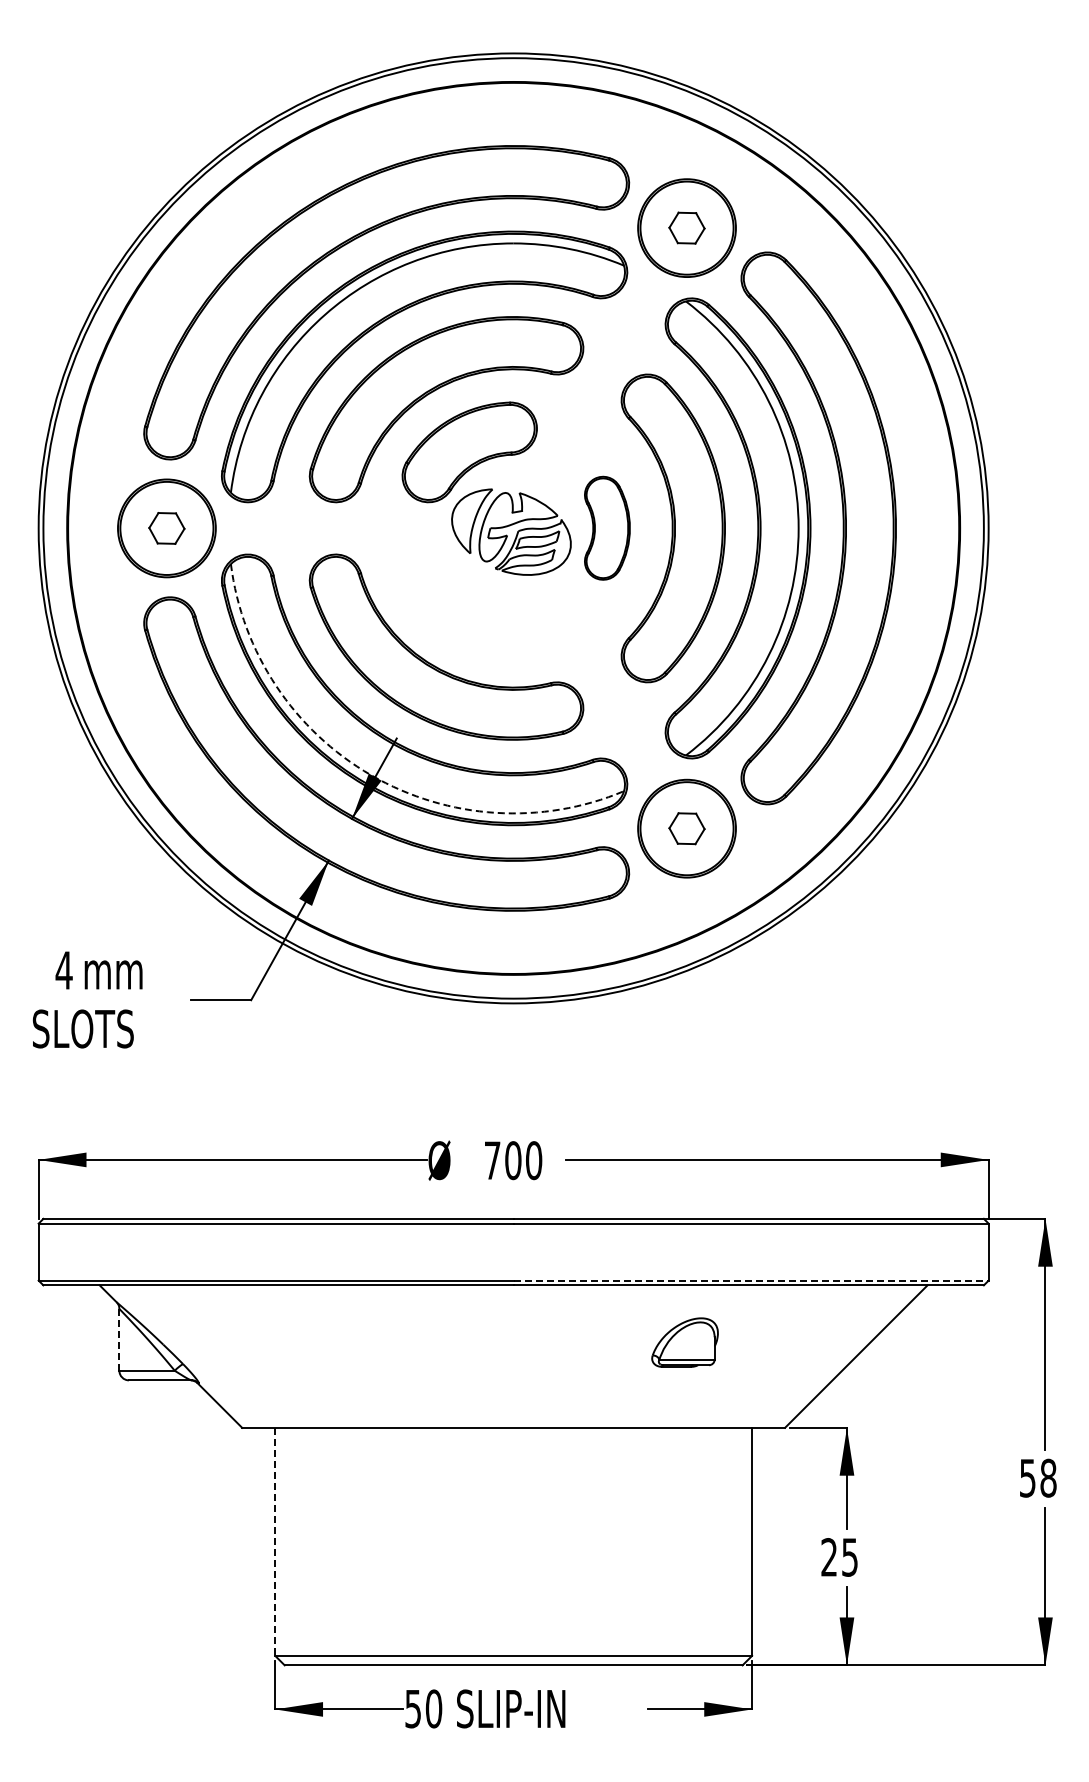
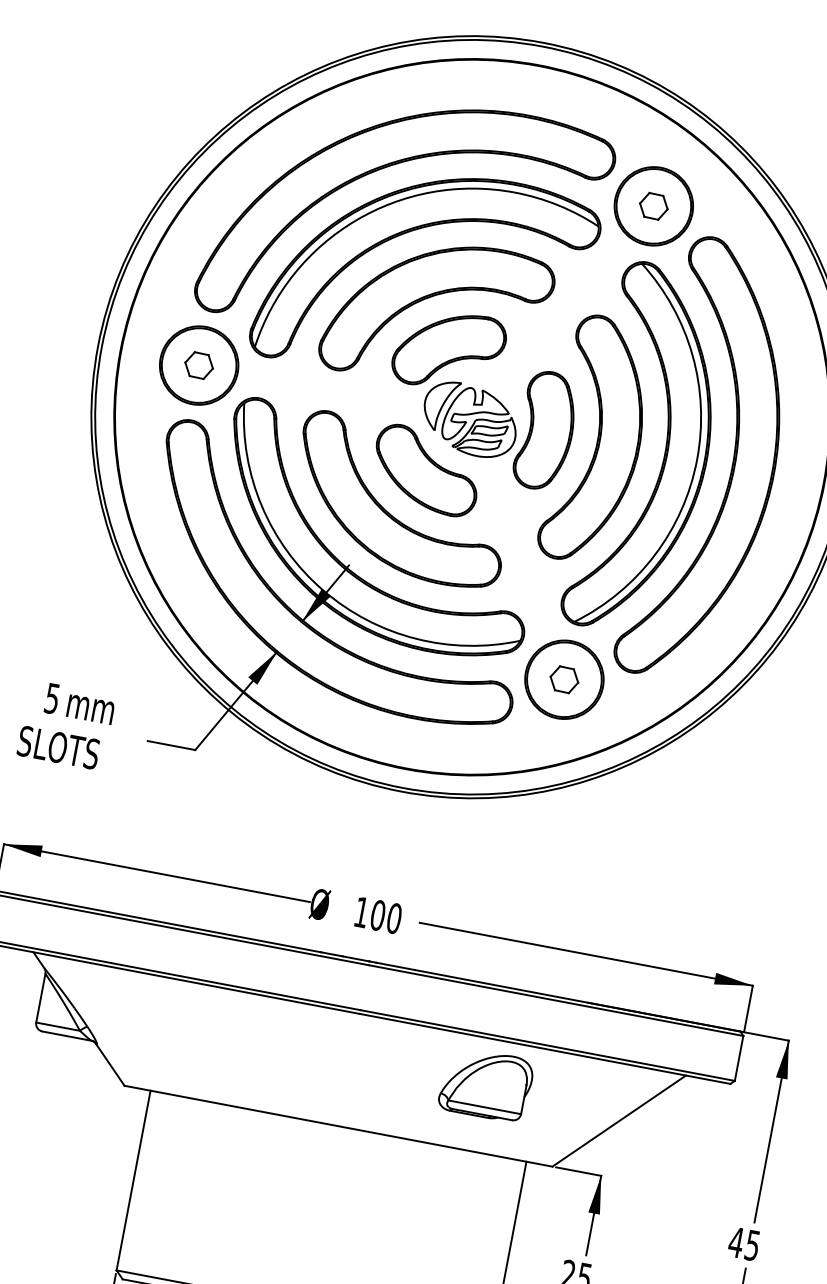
part: (607, 527) -> (546, 430), size x1.43
part: (469, 604) -> (426, 470), added
arc: (371, 775) -> (323, 590), dashed -> solid
text: (63, 970) -> (51, 698), 4 -> 5
text: (492, 1160) -> (361, 912), 700 -> 100
line: (751, 1280) -> (547, 1045), dashed -> solid
line: (119, 1339) -> (40, 997), dashed -> solid
part: (684, 1342) -> (485, 1084), size x1.67
text: (1037, 1477) -> (744, 1243), 58 -> 45
line: (275, 1541) -> (133, 1180), dashed -> solid

